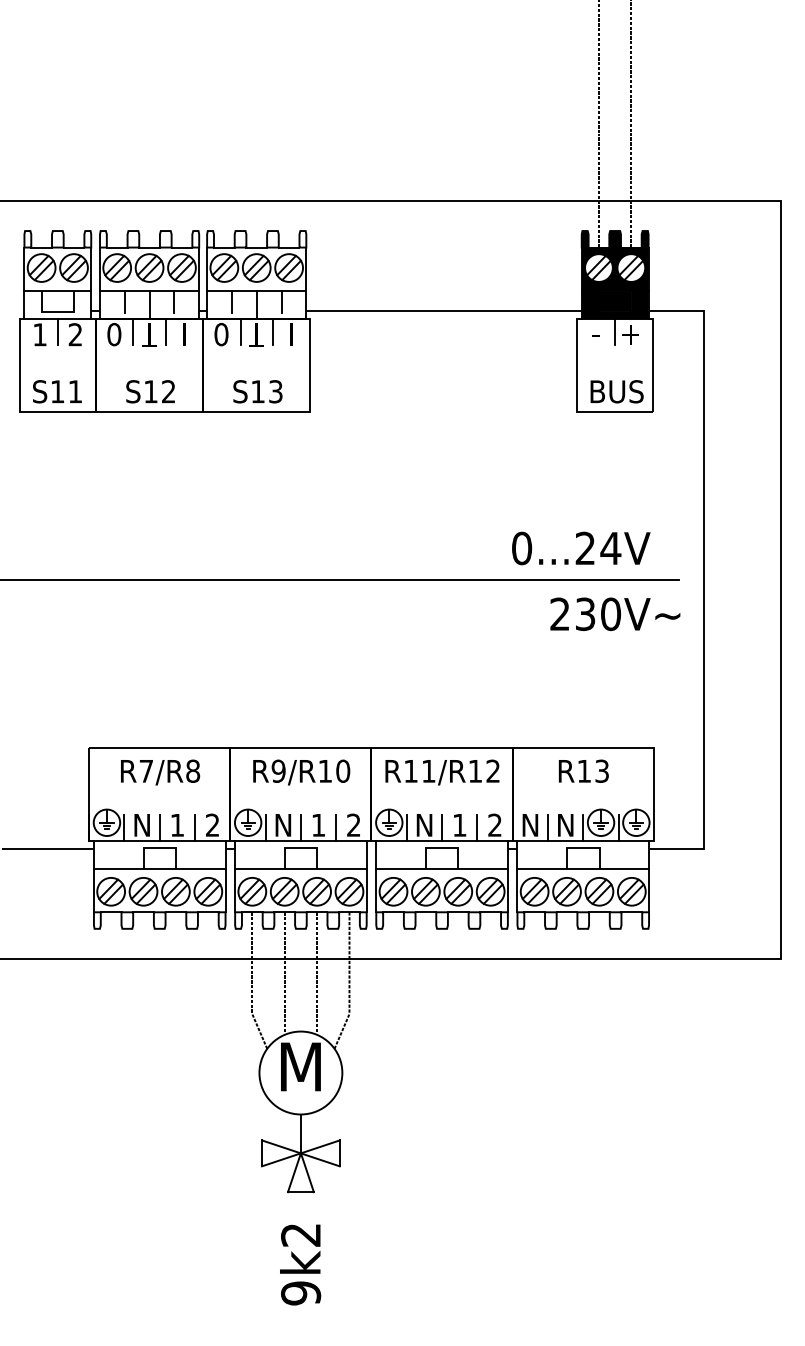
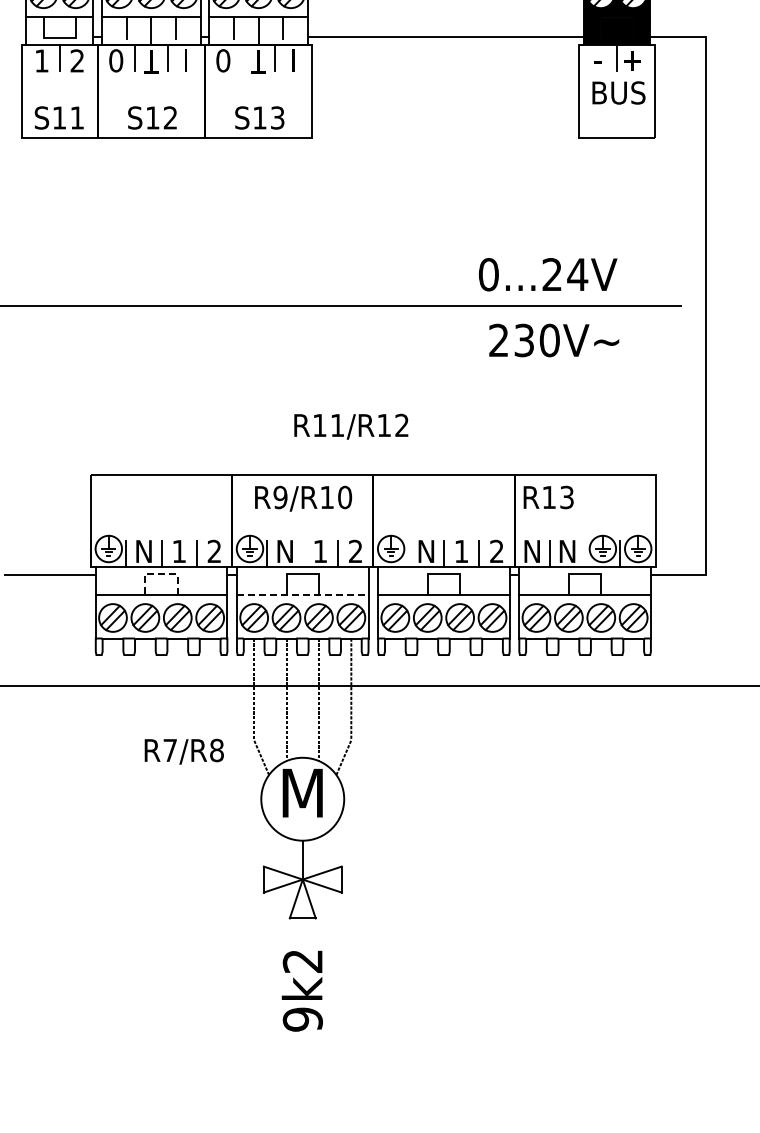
line: (240, 331) -> (242, 57), removed
text: (616, 391) -> (618, 92), moved
text: (581, 548) -> (548, 274), moved
text: (615, 613) -> (554, 339), moved
text: (583, 770) -> (548, 496), moved
text: (160, 772) -> (184, 751), moved
text: (442, 772) -> (351, 426), moved
line: (300, 827) -> (302, 553), removed
line: (406, 827) -> (408, 553), removed
line: (583, 827) -> (585, 553), removed
line: (159, 848) -> (161, 574), solid -> dashed
line: (300, 868) -> (302, 594), solid -> dashed

